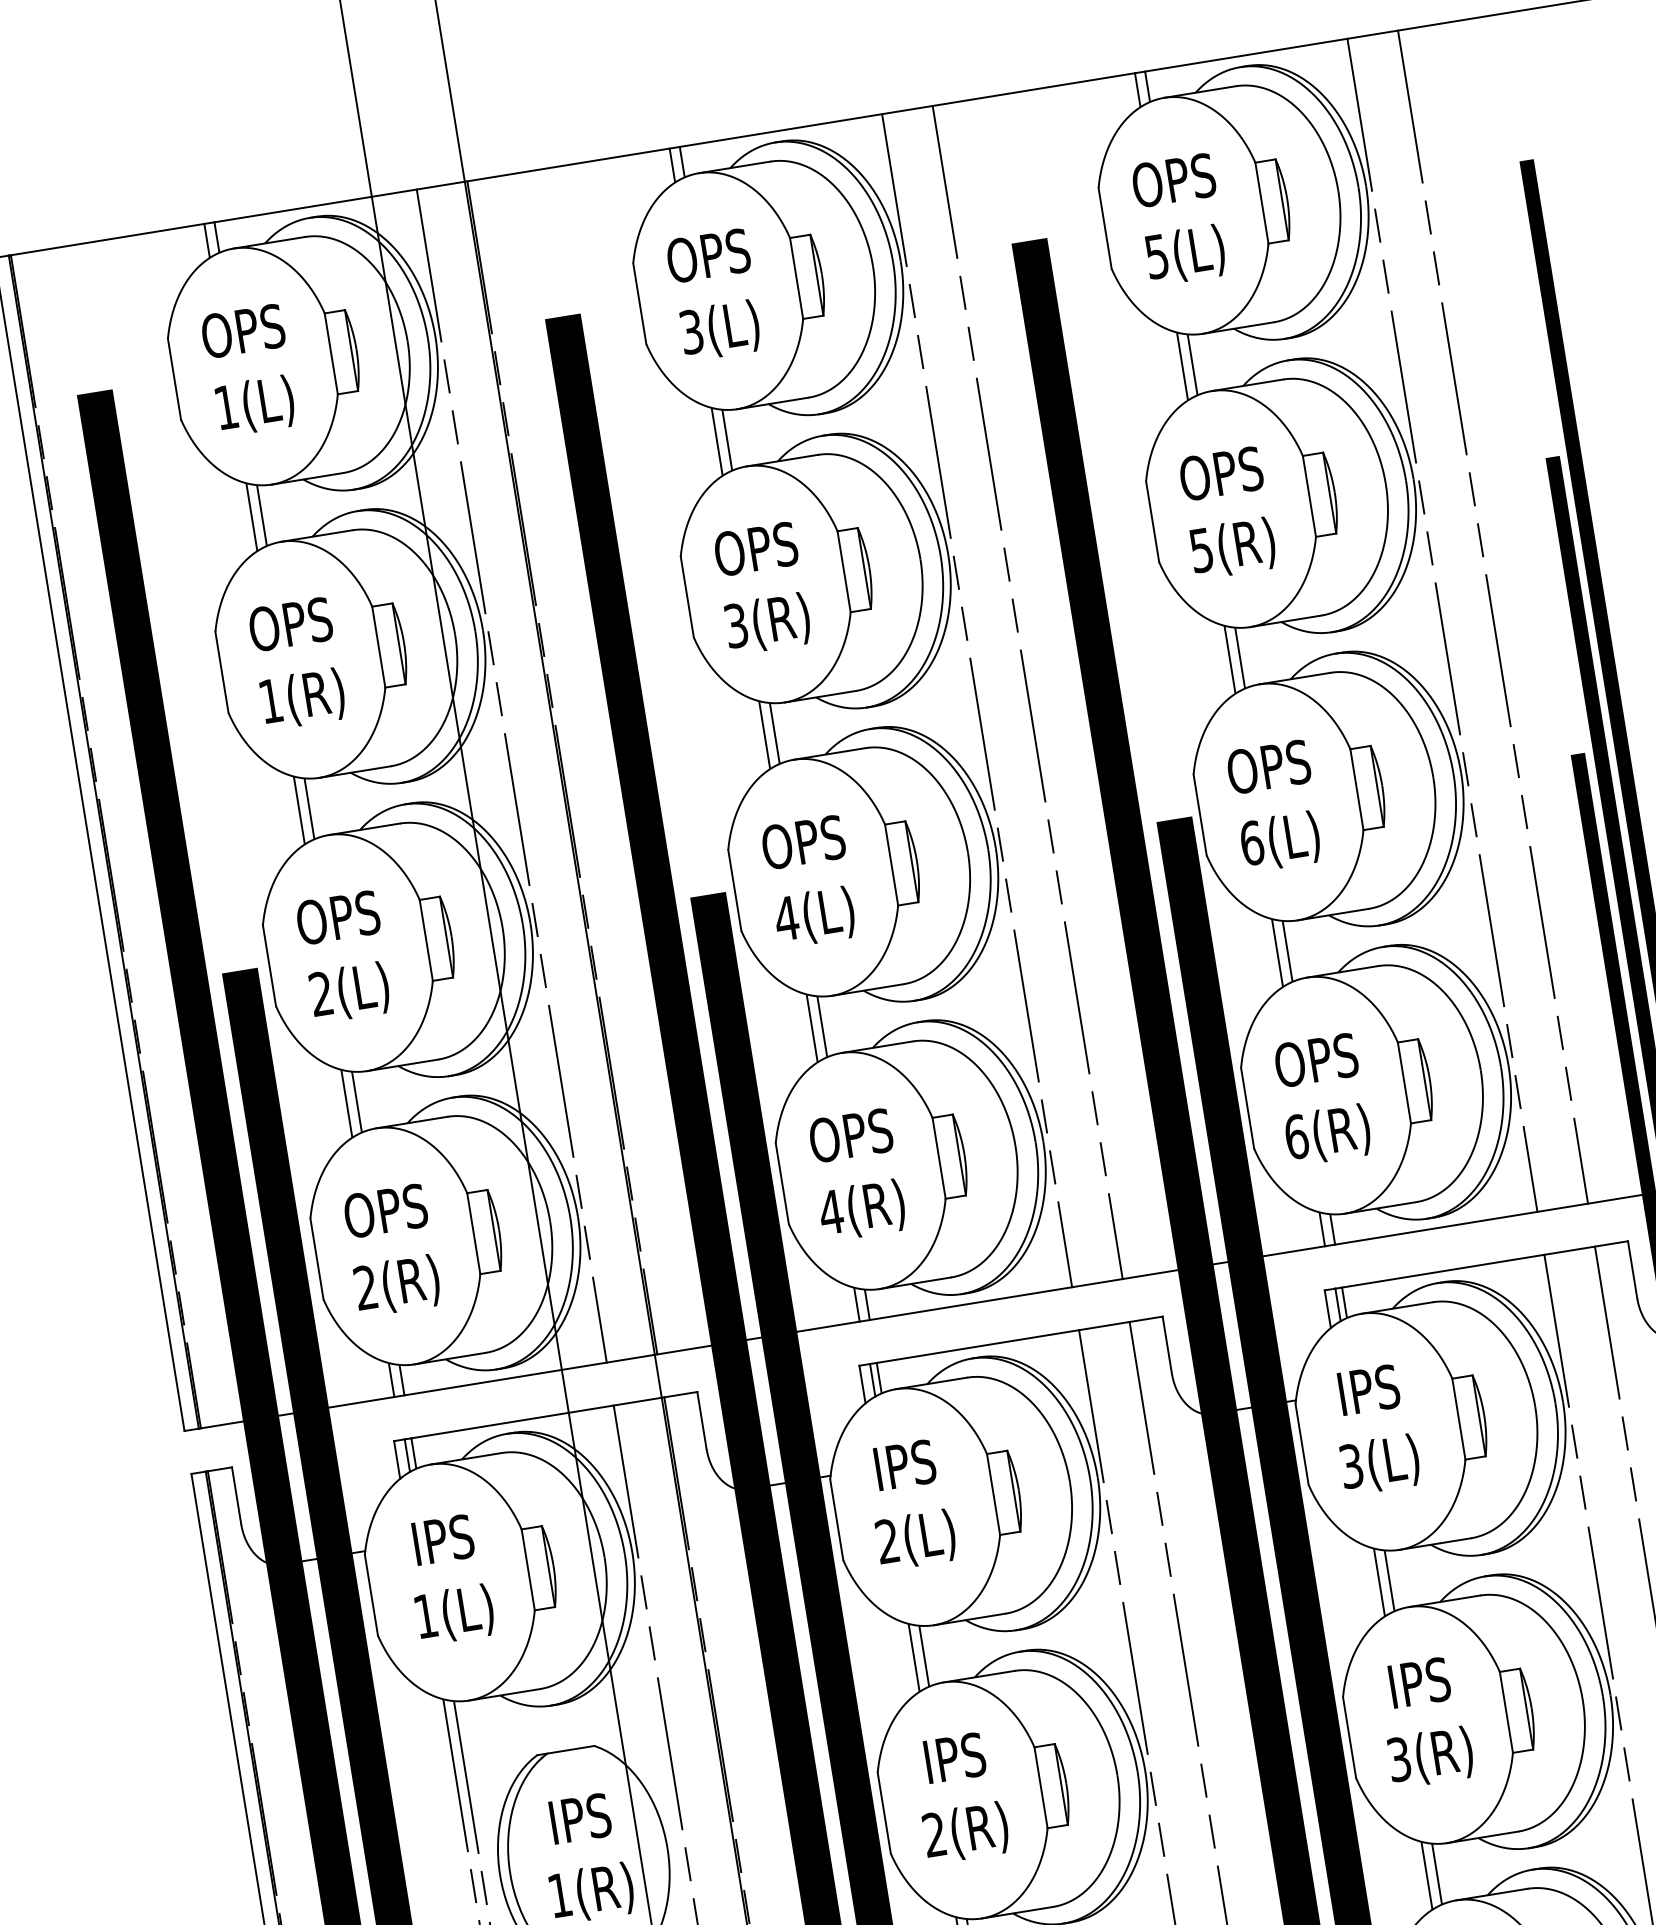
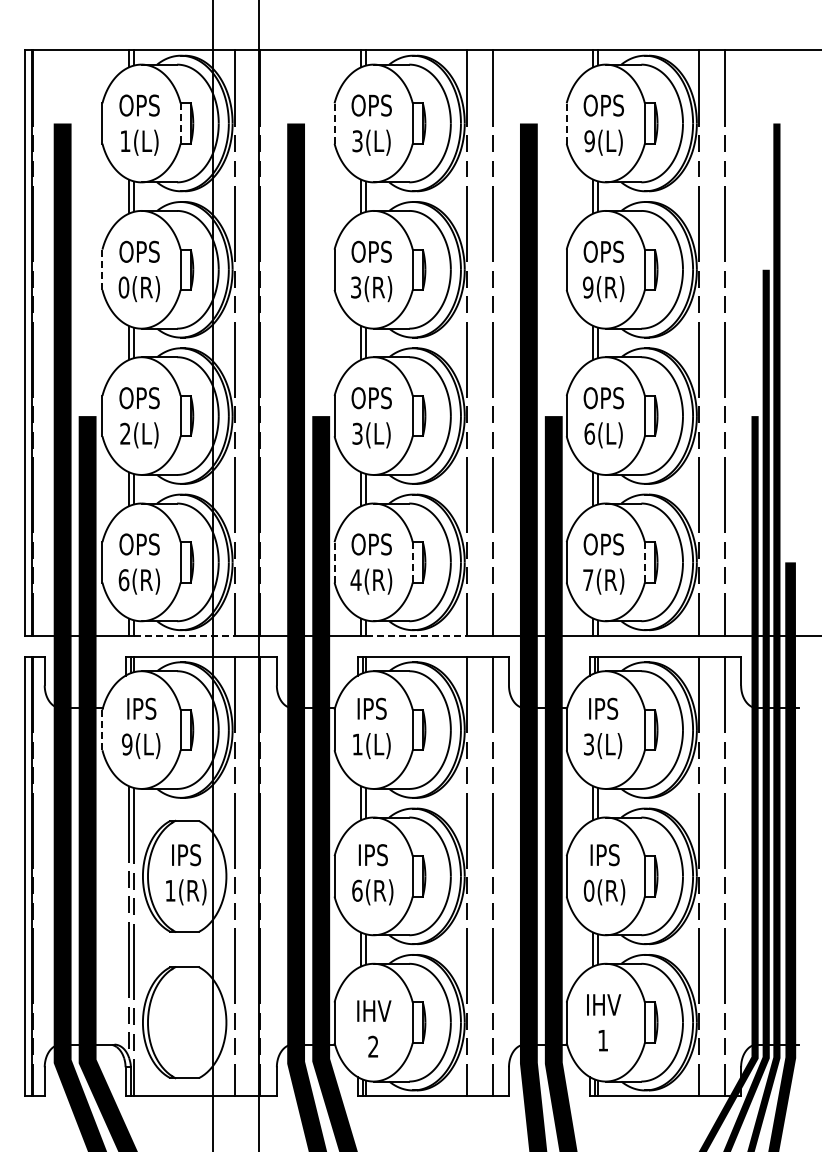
line: (1104, 228) -> (566, 123), solid -> dashed
text: (1156, 255) -> (589, 140), 5(L) -> 9(L)
line: (639, 303) -> (334, 123), solid -> dashed
line: (331, 355) -> (180, 124), solid -> dashed
text: (1202, 550) -> (588, 287), 5(R) -> 9(R)
line: (222, 671) -> (102, 269), solid -> dashed
text: (269, 701) -> (123, 287), 1(R) -> 0(R)
text: (786, 917) -> (357, 433), 4(L) -> 3(L)
line: (1403, 1083) -> (644, 562), solid -> dashed
text: (1297, 1137) -> (588, 580), 6(R) -> 7(R)
line: (938, 1158) -> (412, 562), solid -> dashed
line: (781, 1181) -> (334, 561), solid -> dashed
text: (365, 1288) -> (123, 580), 2(R) -> 6(R)
line: (972, 1303) -> (417, 635), solid -> dashed
line: (507, 1378) -> (185, 635), solid -> dashed
text: (887, 1541) -> (357, 744), 2(L) -> 1(L)
line: (371, 1594) -> (102, 729), solid -> dashed
text: (426, 1616) -> (127, 744), 1(L) -> 9(L)
text: (1397, 1759) -> (588, 890), 3(R) -> 0(R)
text: (934, 1834) -> (357, 890), 2(R) -> 6(R)

